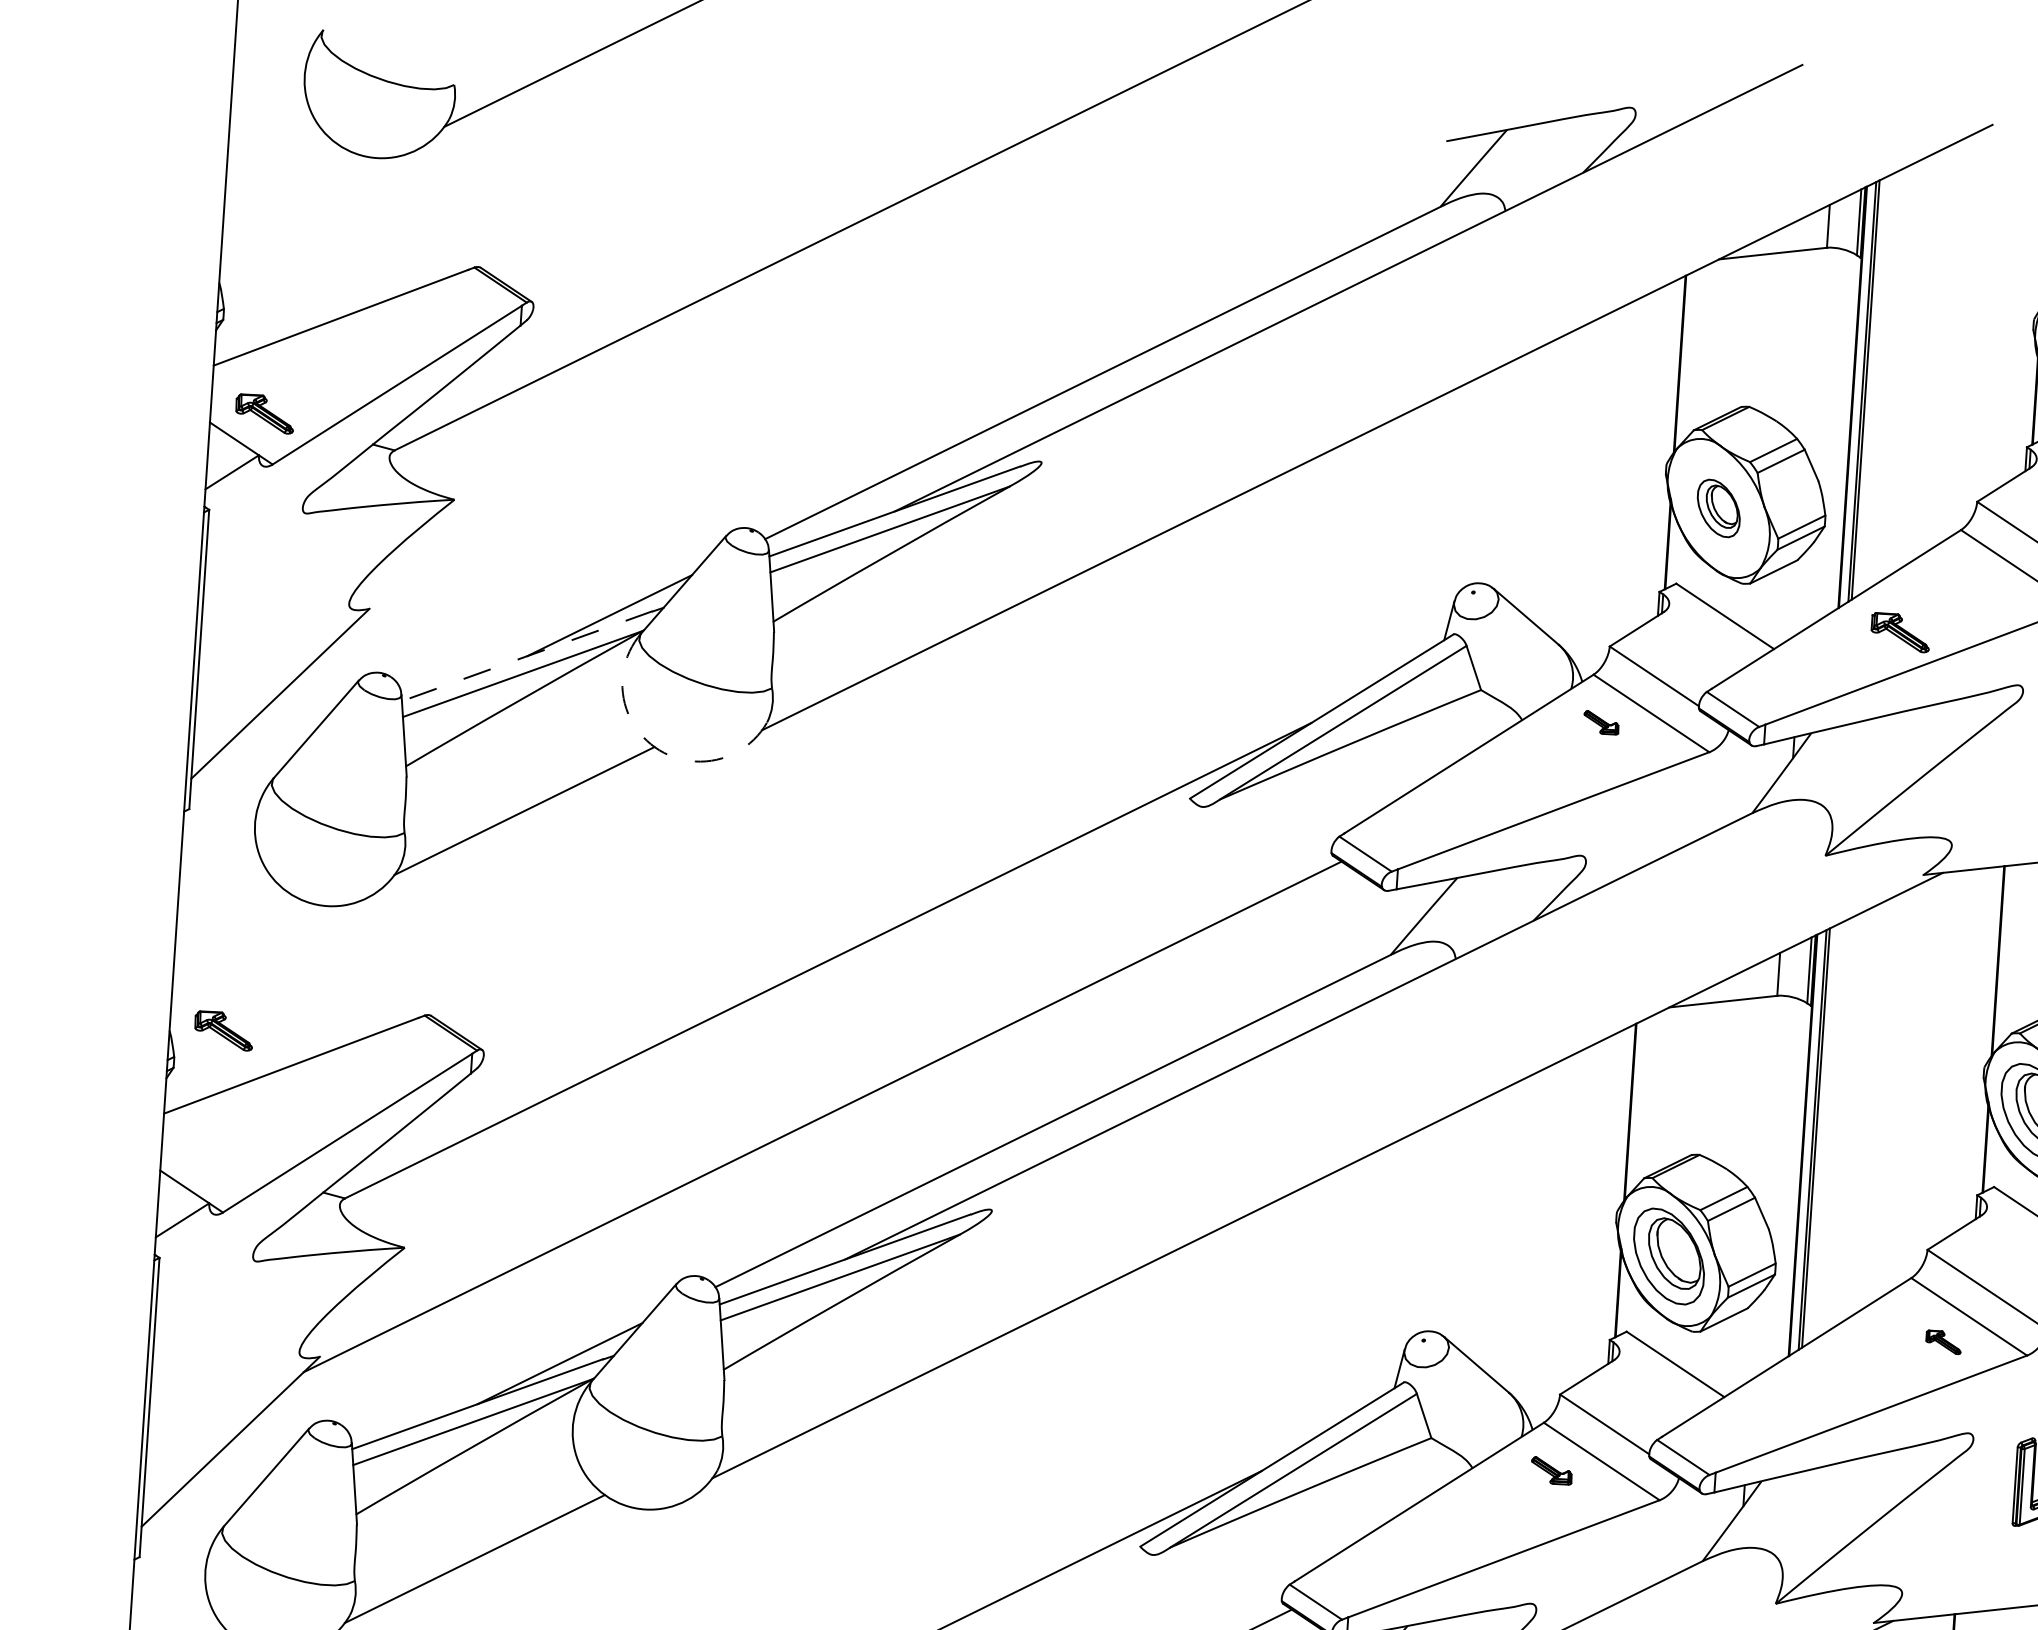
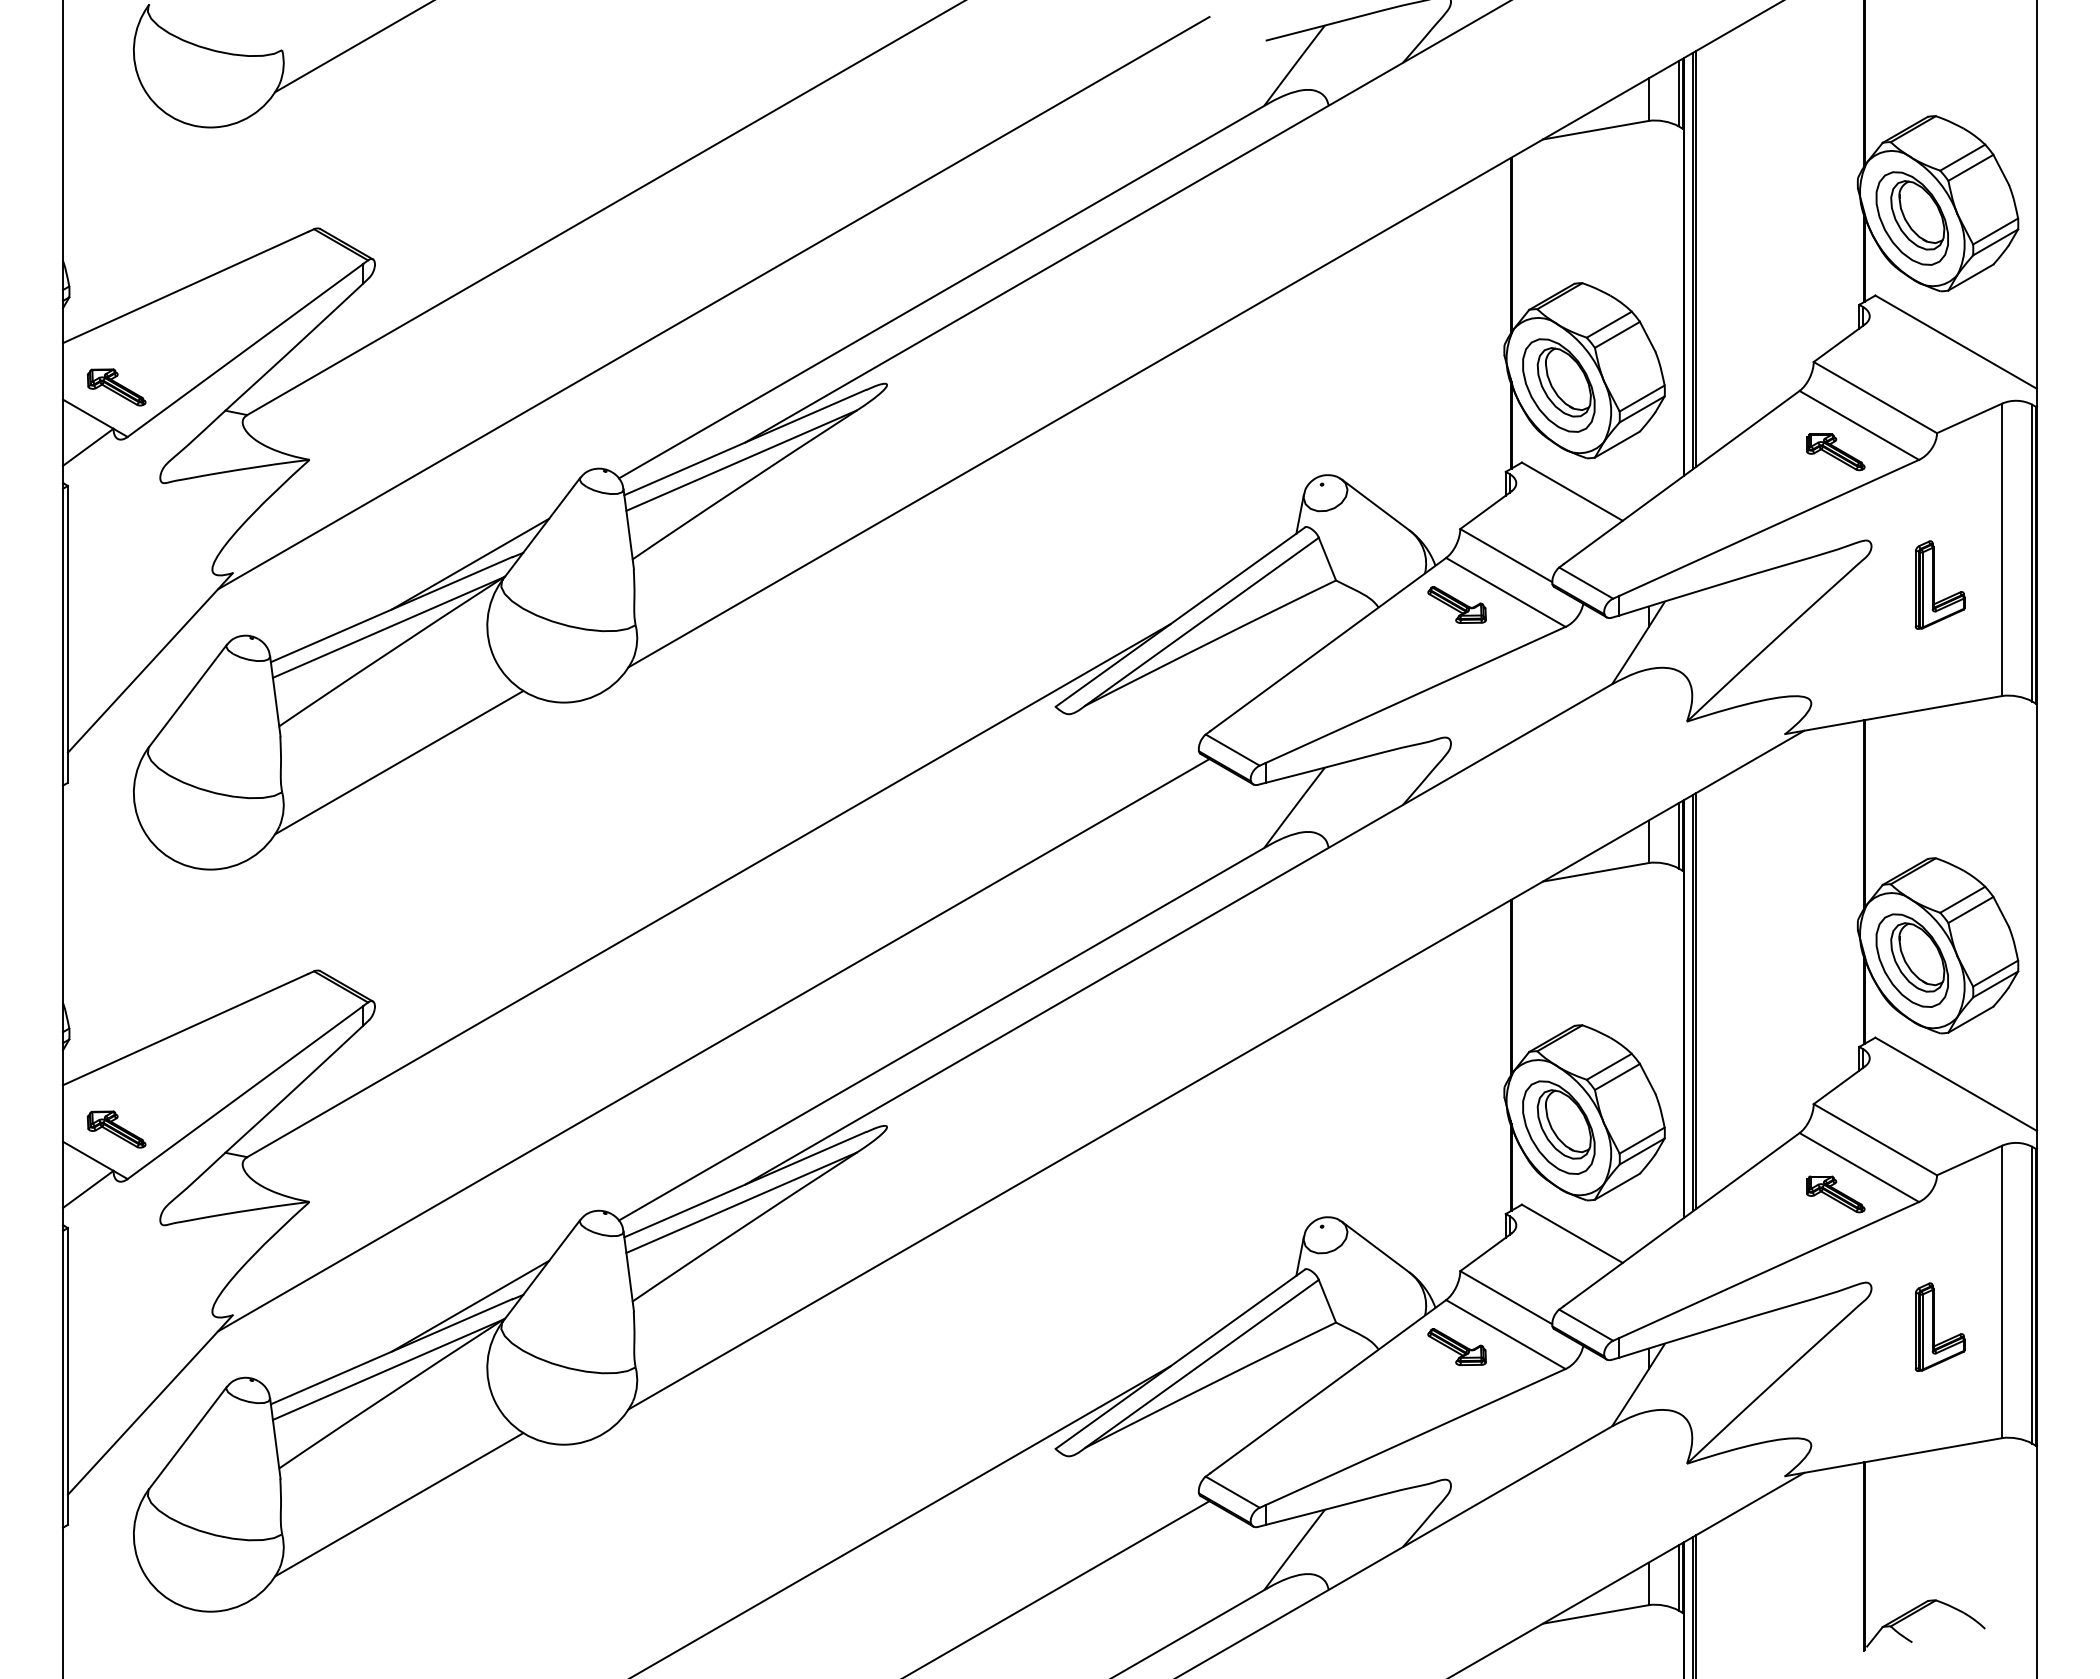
line: (872, 368) -> (713, 302), added
part: (1718, 508) -> (1558, 385), size x1.67
part: (1900, 632) -> (1835, 452), moved
line: (527, 656) -> (391, 609), dashed -> solid
part: (1600, 722) -> (1456, 604), size x1.67
arc: (654, 747) -> (523, 691), dashed -> solid
part: (223, 1030) -> (116, 1129), moved
part: (1943, 1342) -> (1835, 1194), size x1.67
part: (1551, 1471) -> (1456, 1347), size x1.43

